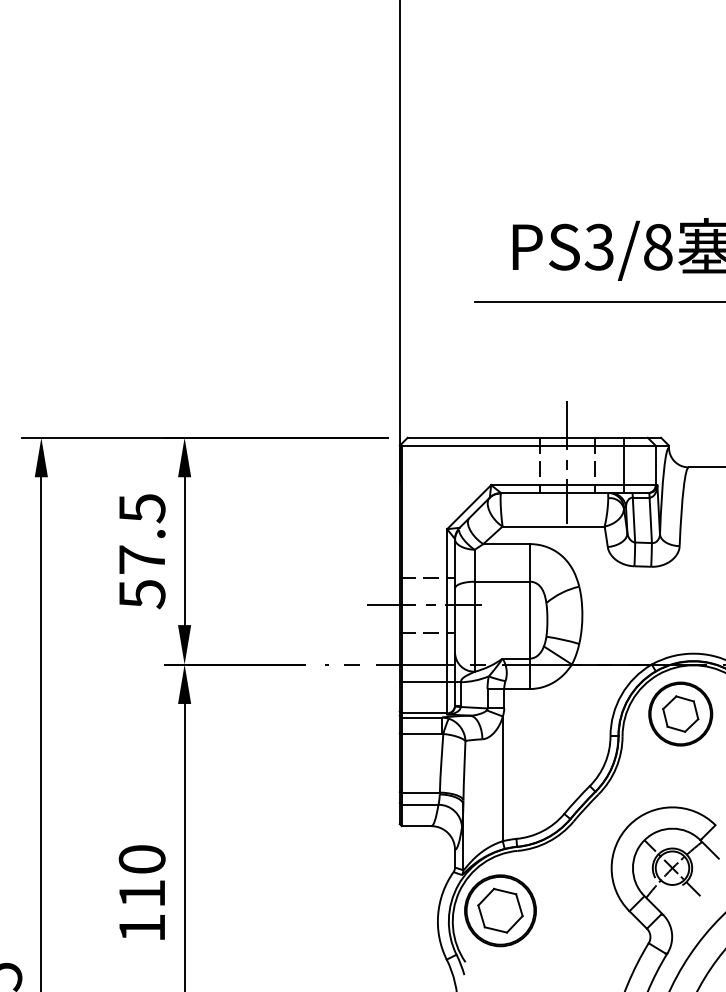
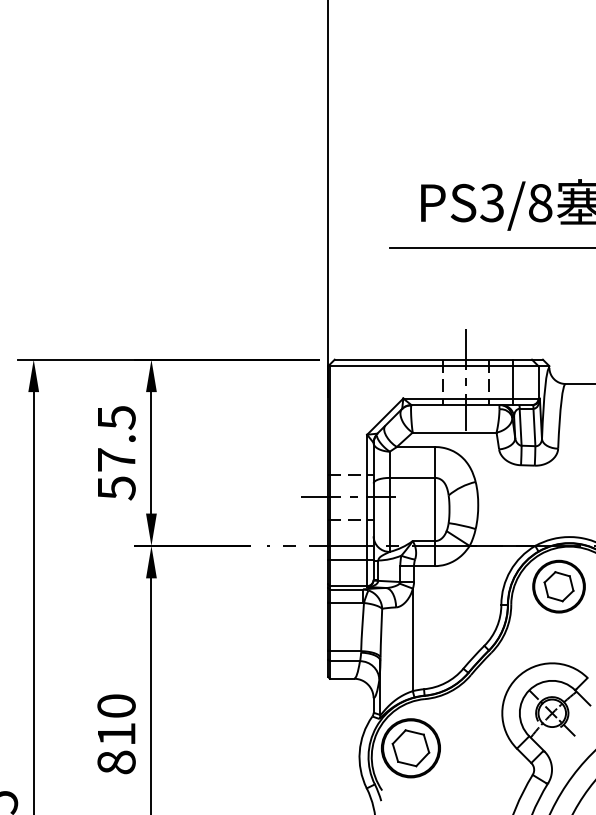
text: (142, 927) -> (116, 762), 110 -> 810

